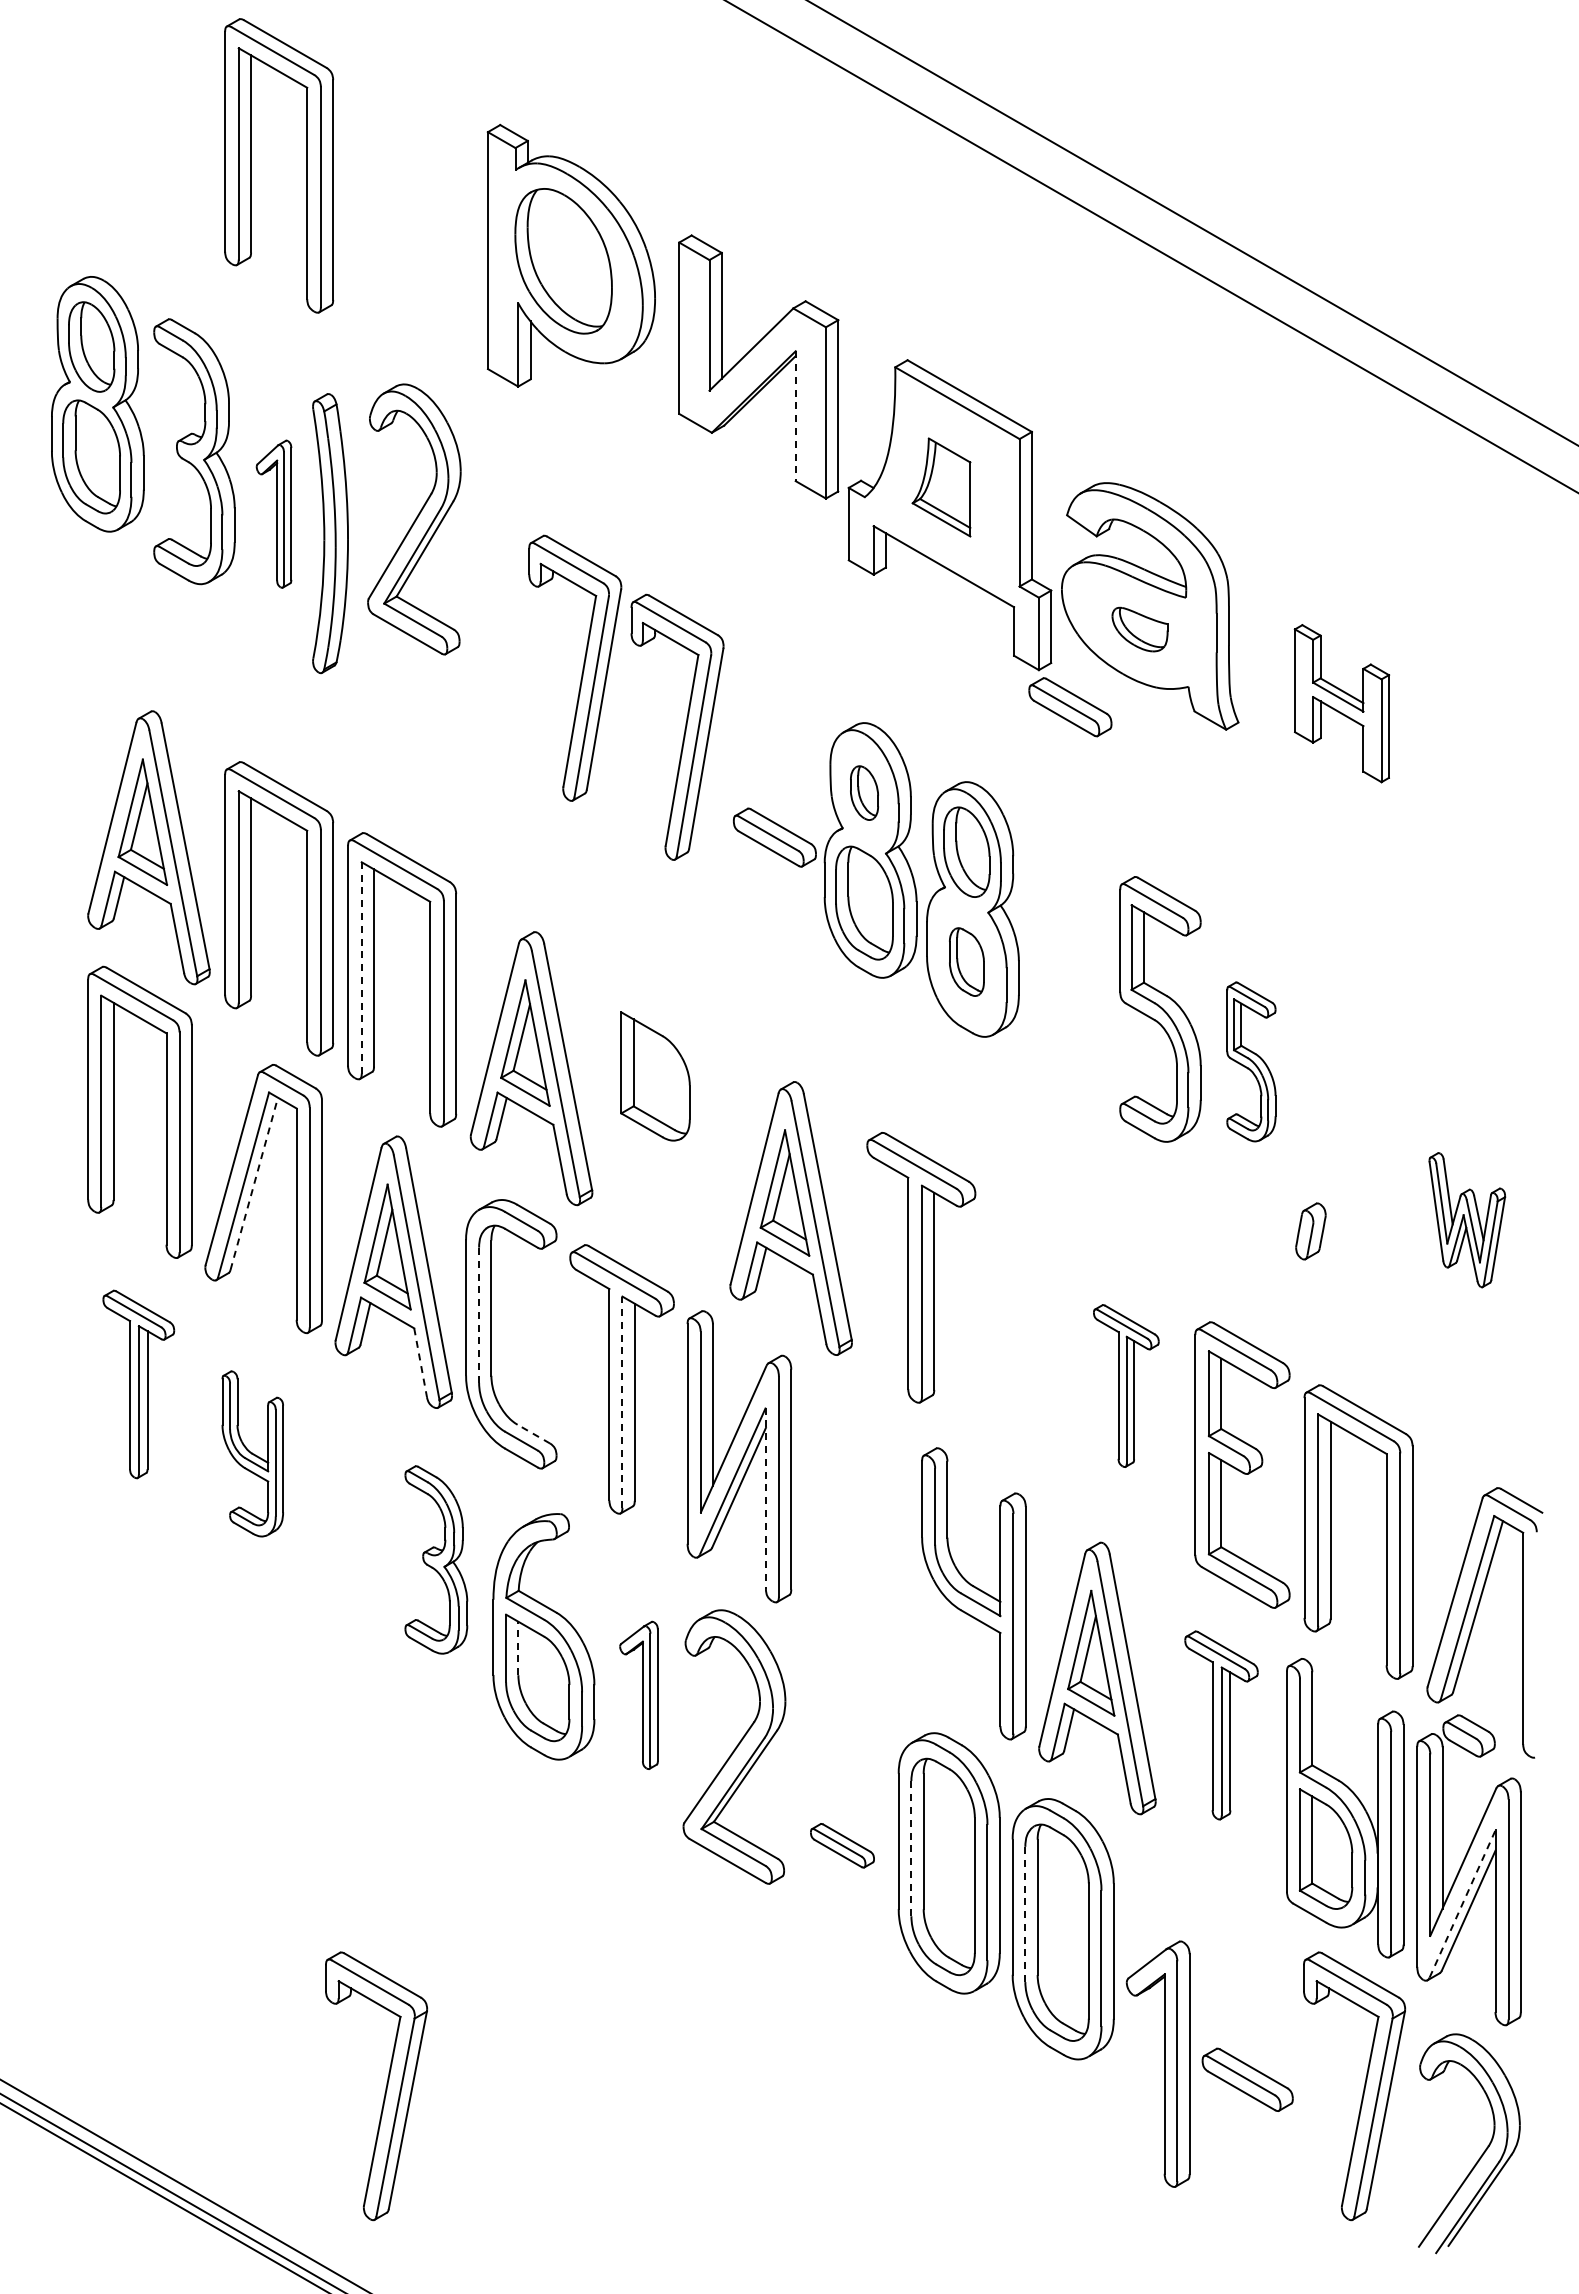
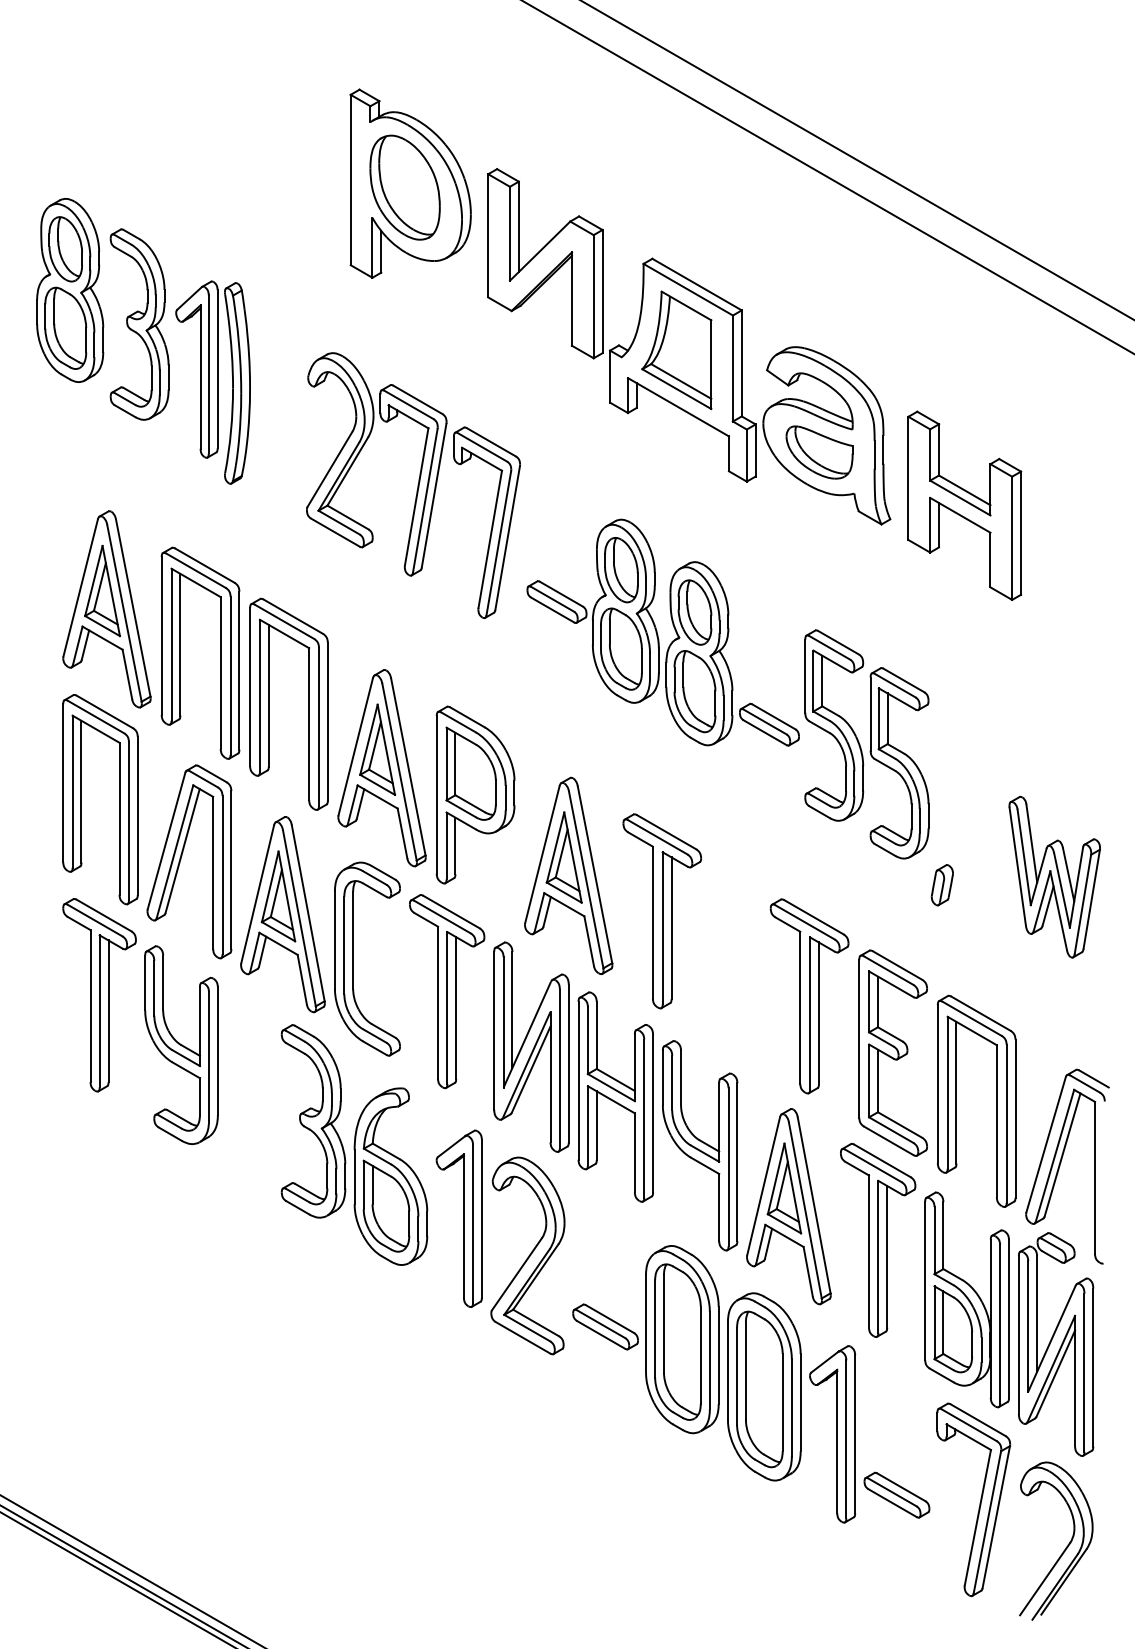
part: (306, 165) -> (220, 118), removed
line: (795, 416) -> (571, 299), dashed -> solid
part: (941, 487) -> (676, 350), size x1.67
part: (273, 513) -> (196, 369), size x1.67
part: (414, 519) -> (340, 450), moved
part: (1139, 629) -> (819, 452), size x1.67
part: (1341, 703) -> (964, 505), size x1.67
part: (1070, 707) -> (769, 724), moved
part: (864, 792) -> (621, 569), size x1.67
part: (966, 961) -> (694, 691), size x1.67
line: (361, 967) -> (259, 695), dashed -> solid
part: (1251, 1061) -> (899, 763), size x1.67
part: (661, 1105) -> (475, 794), added
line: (254, 1183) -> (182, 850), dashed -> solid
part: (1467, 1219) -> (1054, 876), size x1.67
line: (479, 1315) -> (344, 945), dashed -> solid
line: (420, 1362) -> (302, 979), dashed -> solid
part: (138, 1384) -> (99, 995), size x1.43
part: (1126, 1385) -> (809, 995), size x1.67
line: (622, 1402) -> (447, 1008), dashed -> solid
line: (533, 1434) -> (383, 1031), dashed -> solid
part: (252, 1453) -> (181, 1044), size x1.67
line: (765, 1498) -> (550, 1077), dashed -> solid
part: (856, 1525) -> (615, 1096), added
part: (436, 1559) -> (313, 1121), size x1.43
line: (518, 1648) -> (372, 1185), dashed -> solid
part: (638, 1695) -> (458, 1218), size x1.67
part: (1221, 1725) -> (878, 1240), size x1.43
part: (842, 1845) -> (605, 1326), size x1.43
line: (911, 1848) -> (655, 1328), dashed -> solid
line: (1462, 1903) -> (1051, 1368), dashed -> solid
line: (1025, 1914) -> (737, 1376), dashed -> solid
part: (1164, 2063) -> (837, 1433), moved
part: (385, 2087) -> (277, 1500), removed

